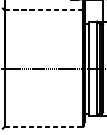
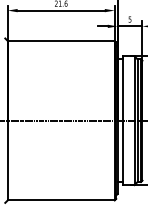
line: (43, 10) -> (60, 40), dashed -> solid
line: (43, 126) -> (61, 200), dashed -> solid

